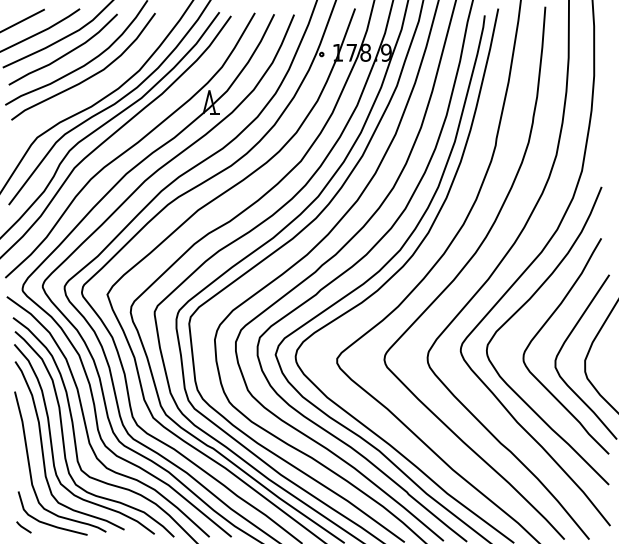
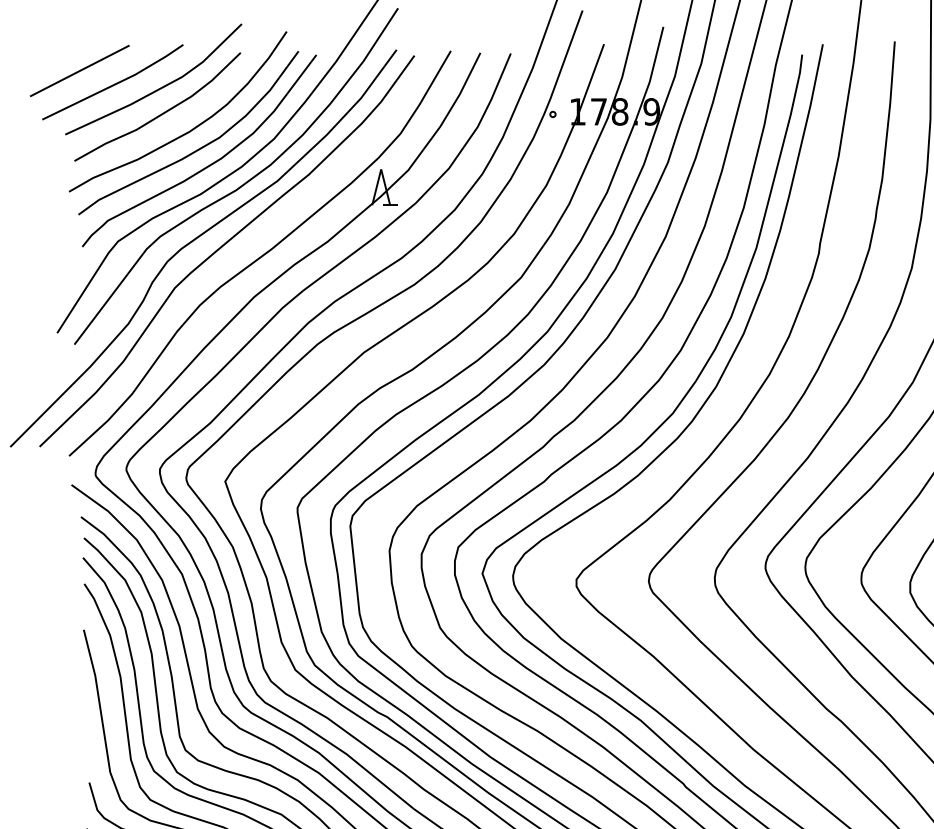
curve: (97, 86) -> (210, 163), added

